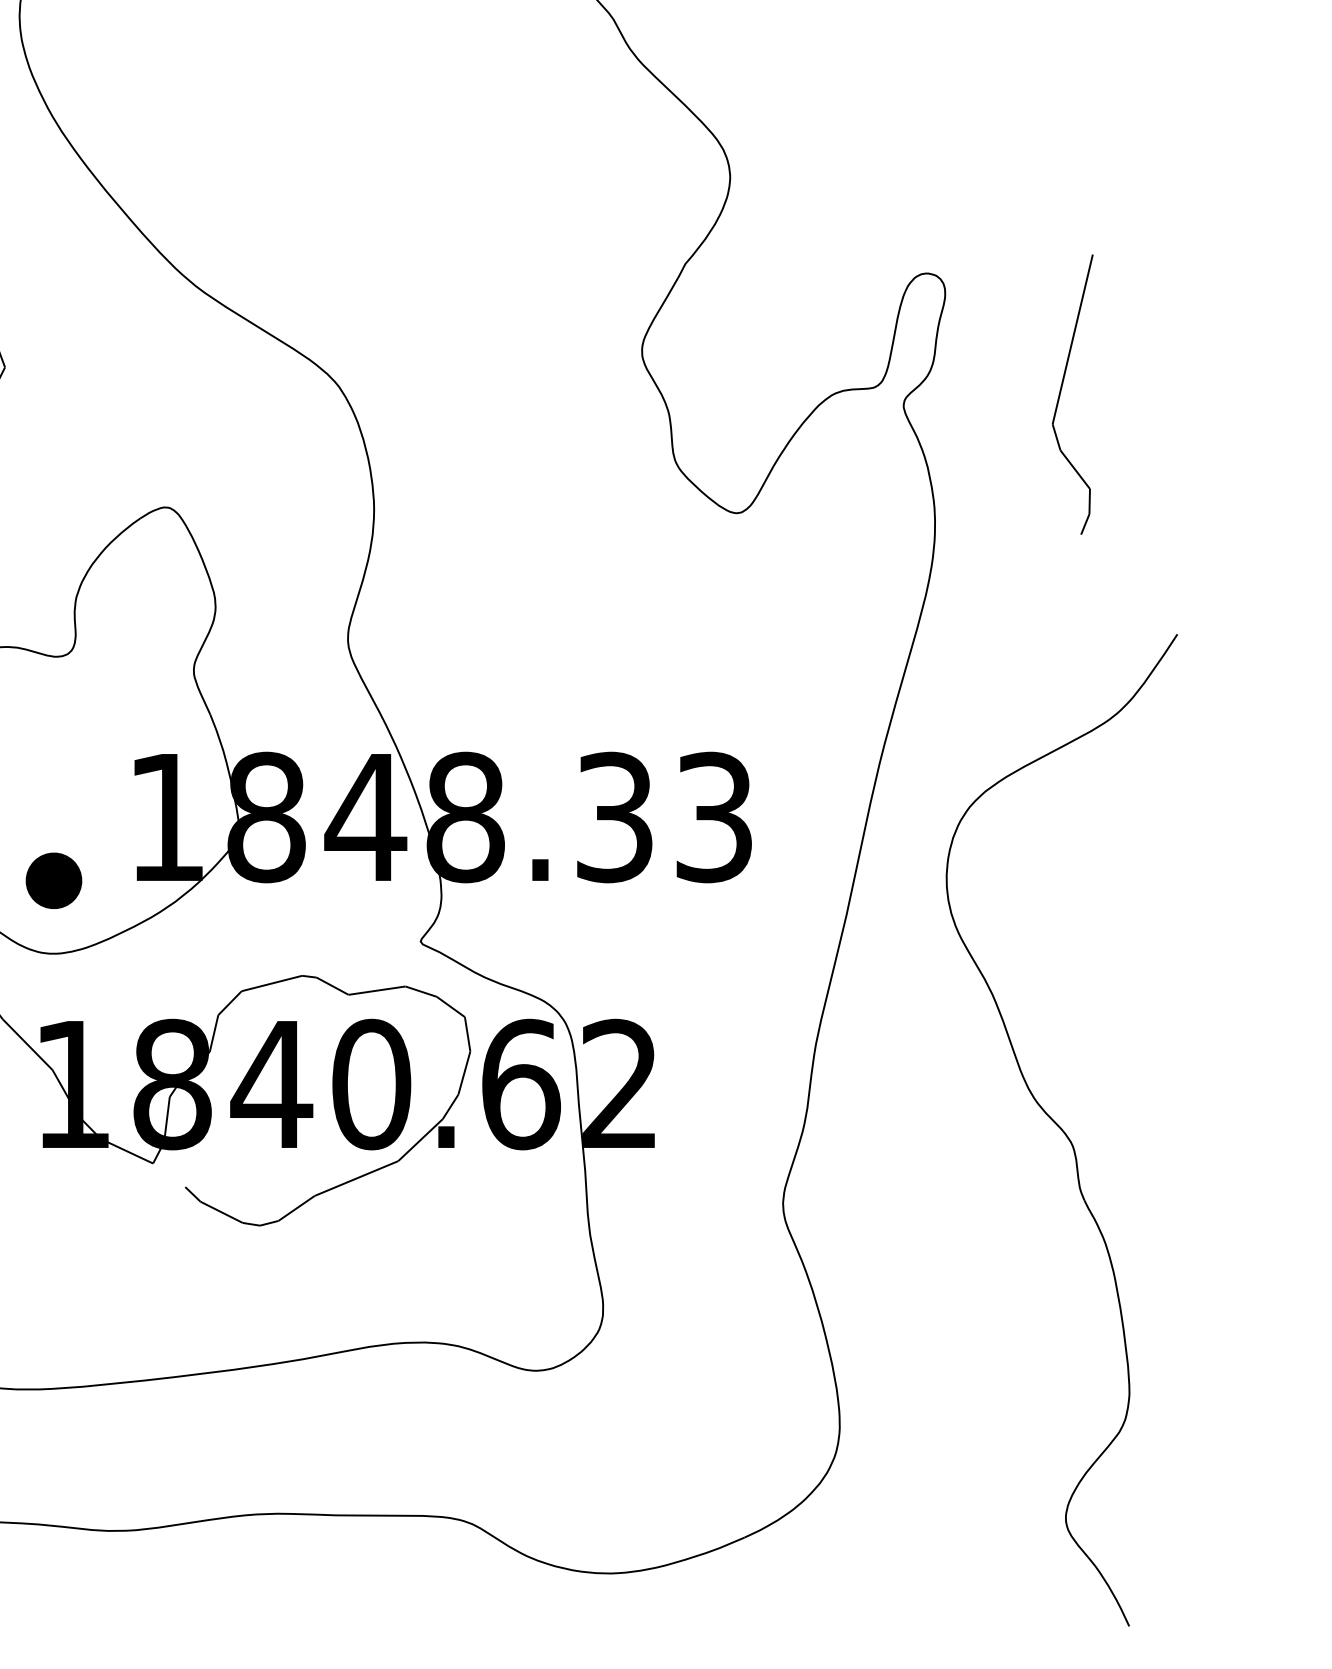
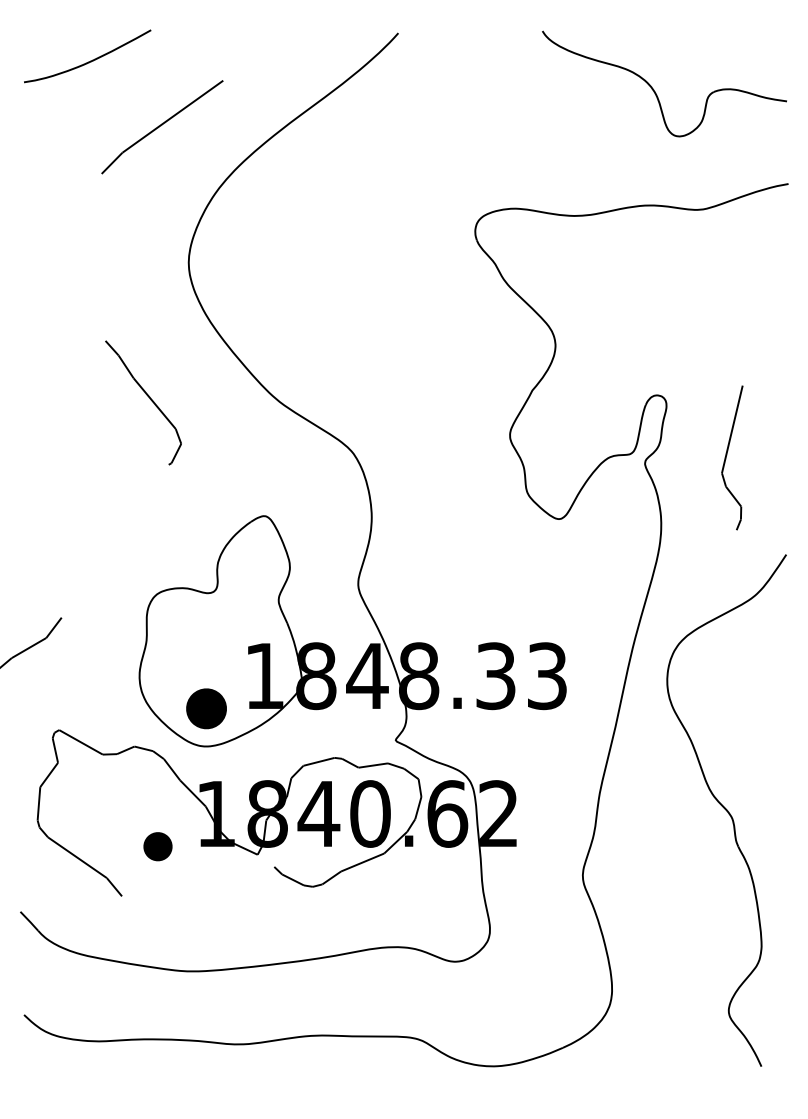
part: (53, 880) -> (206, 708), size x1.4
part: (1061, 1130) -> (726, 810), moved

